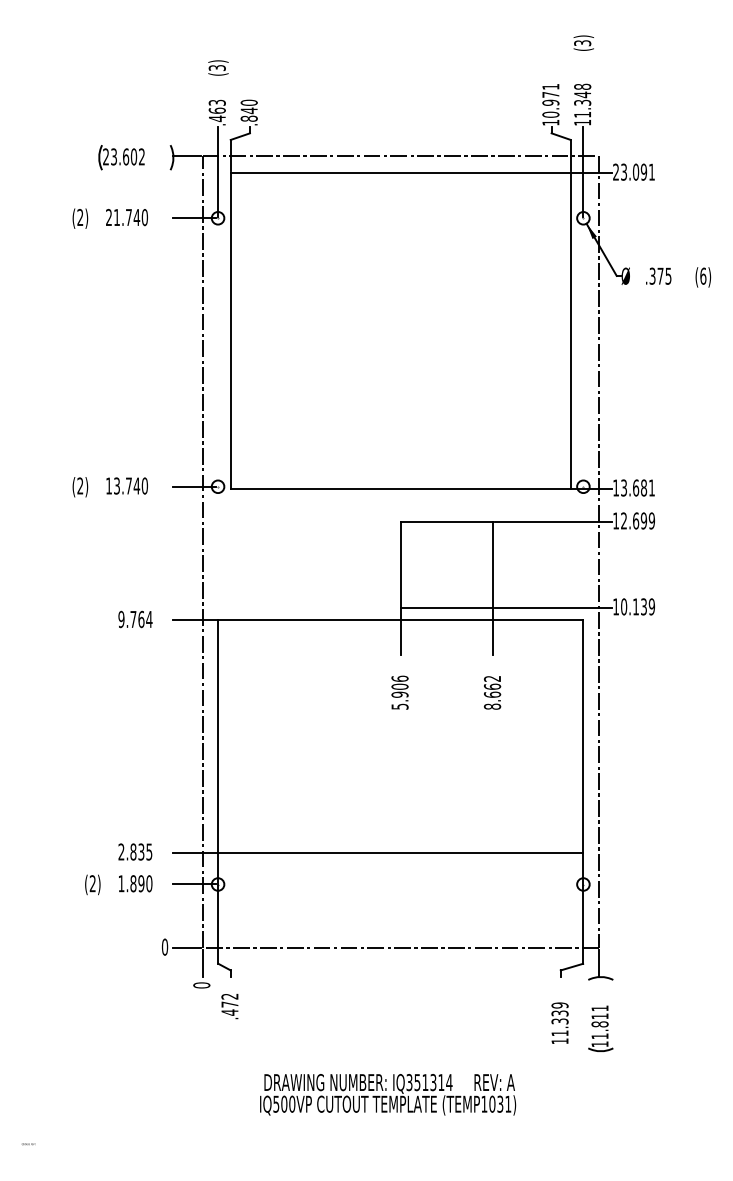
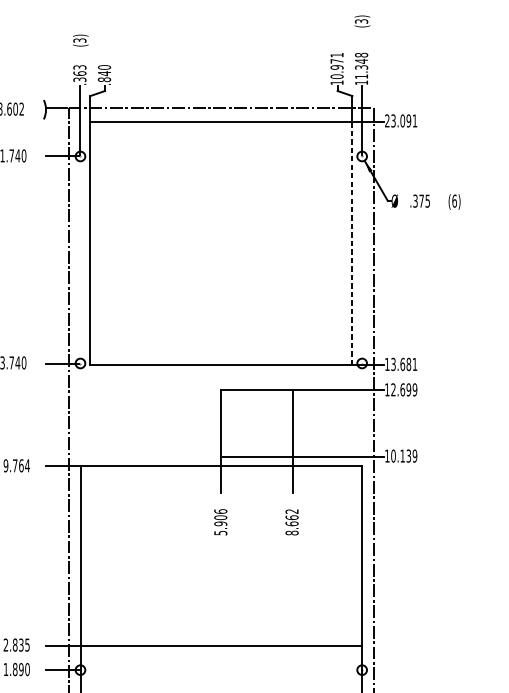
text: (216, 118) -> (79, 79), .463 -> .363
line: (570, 330) -> (352, 243), solid -> dashed

